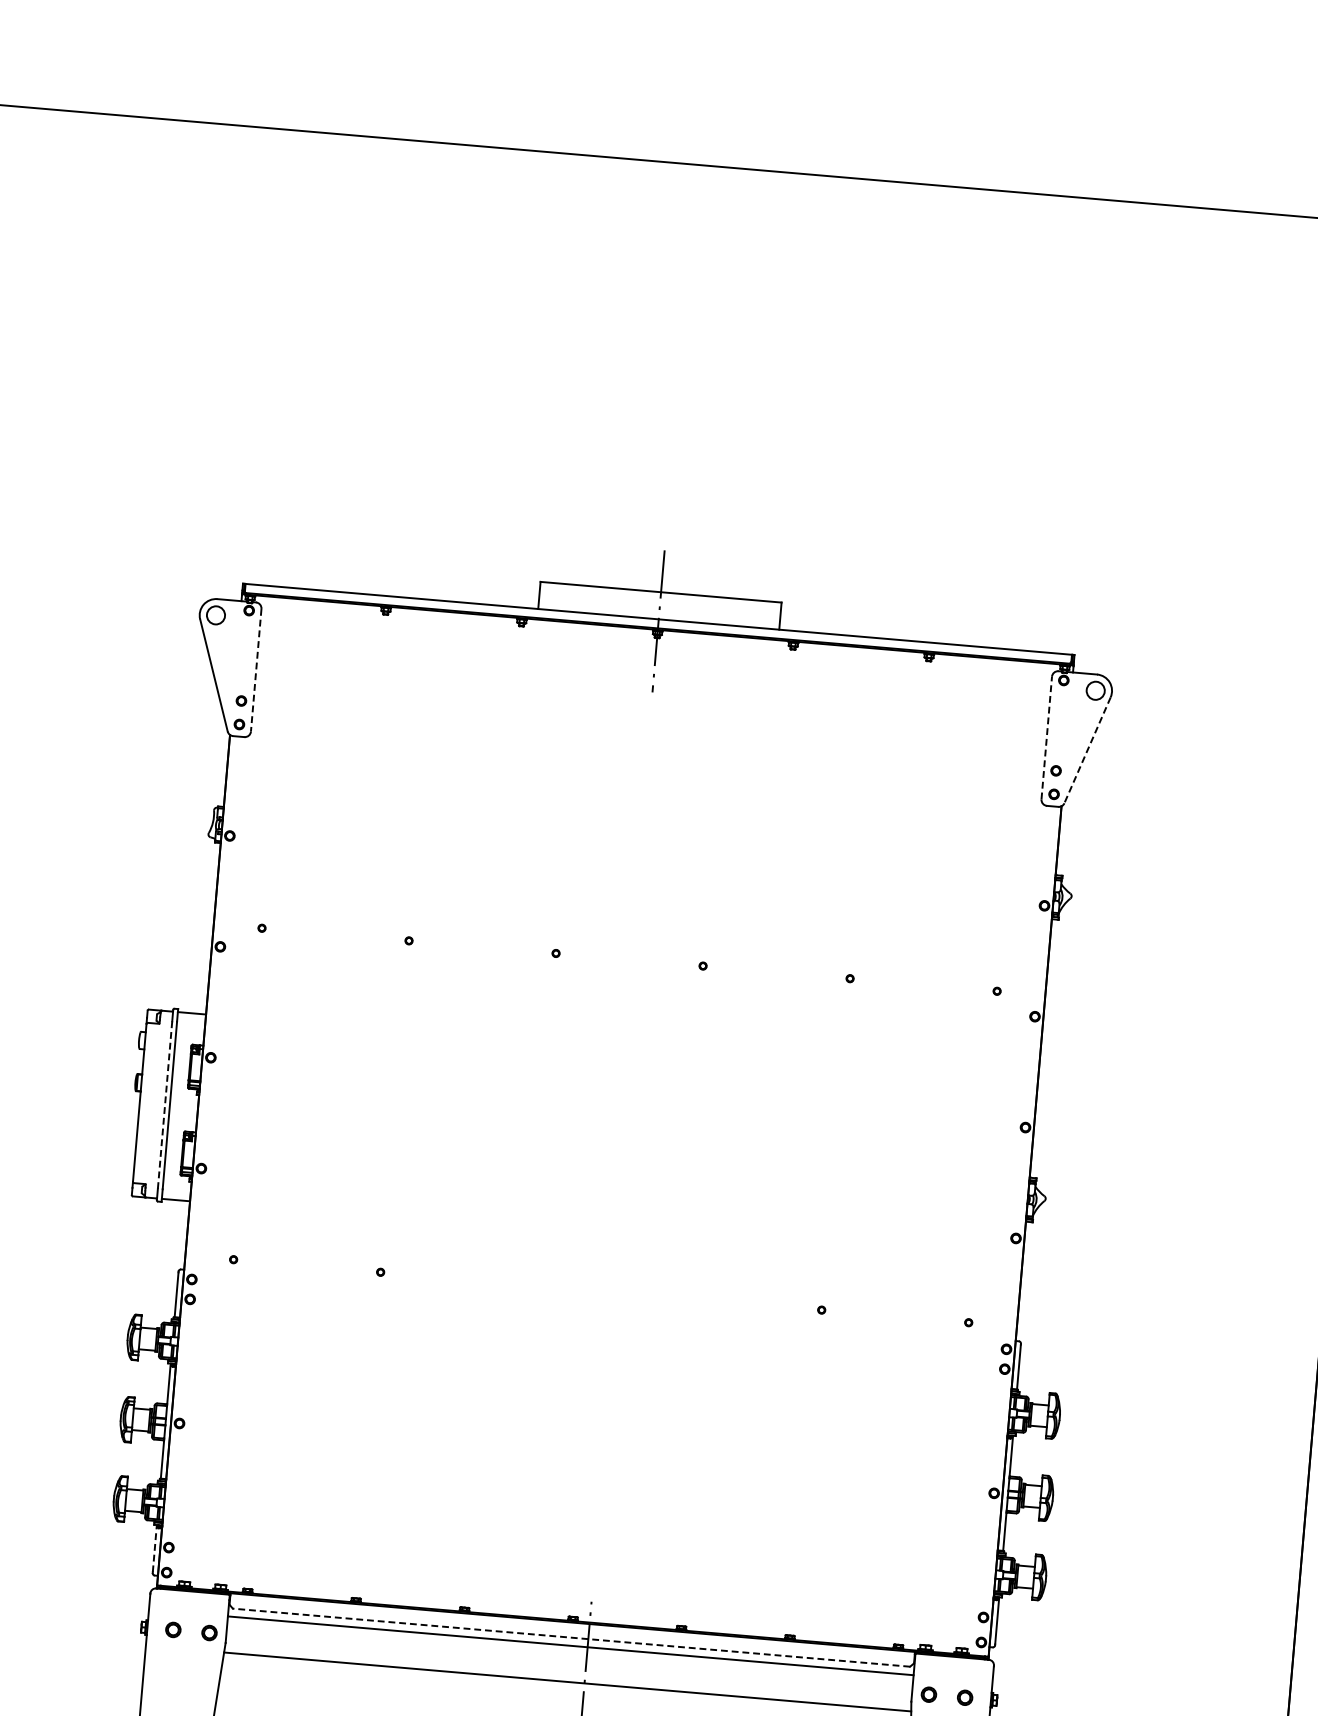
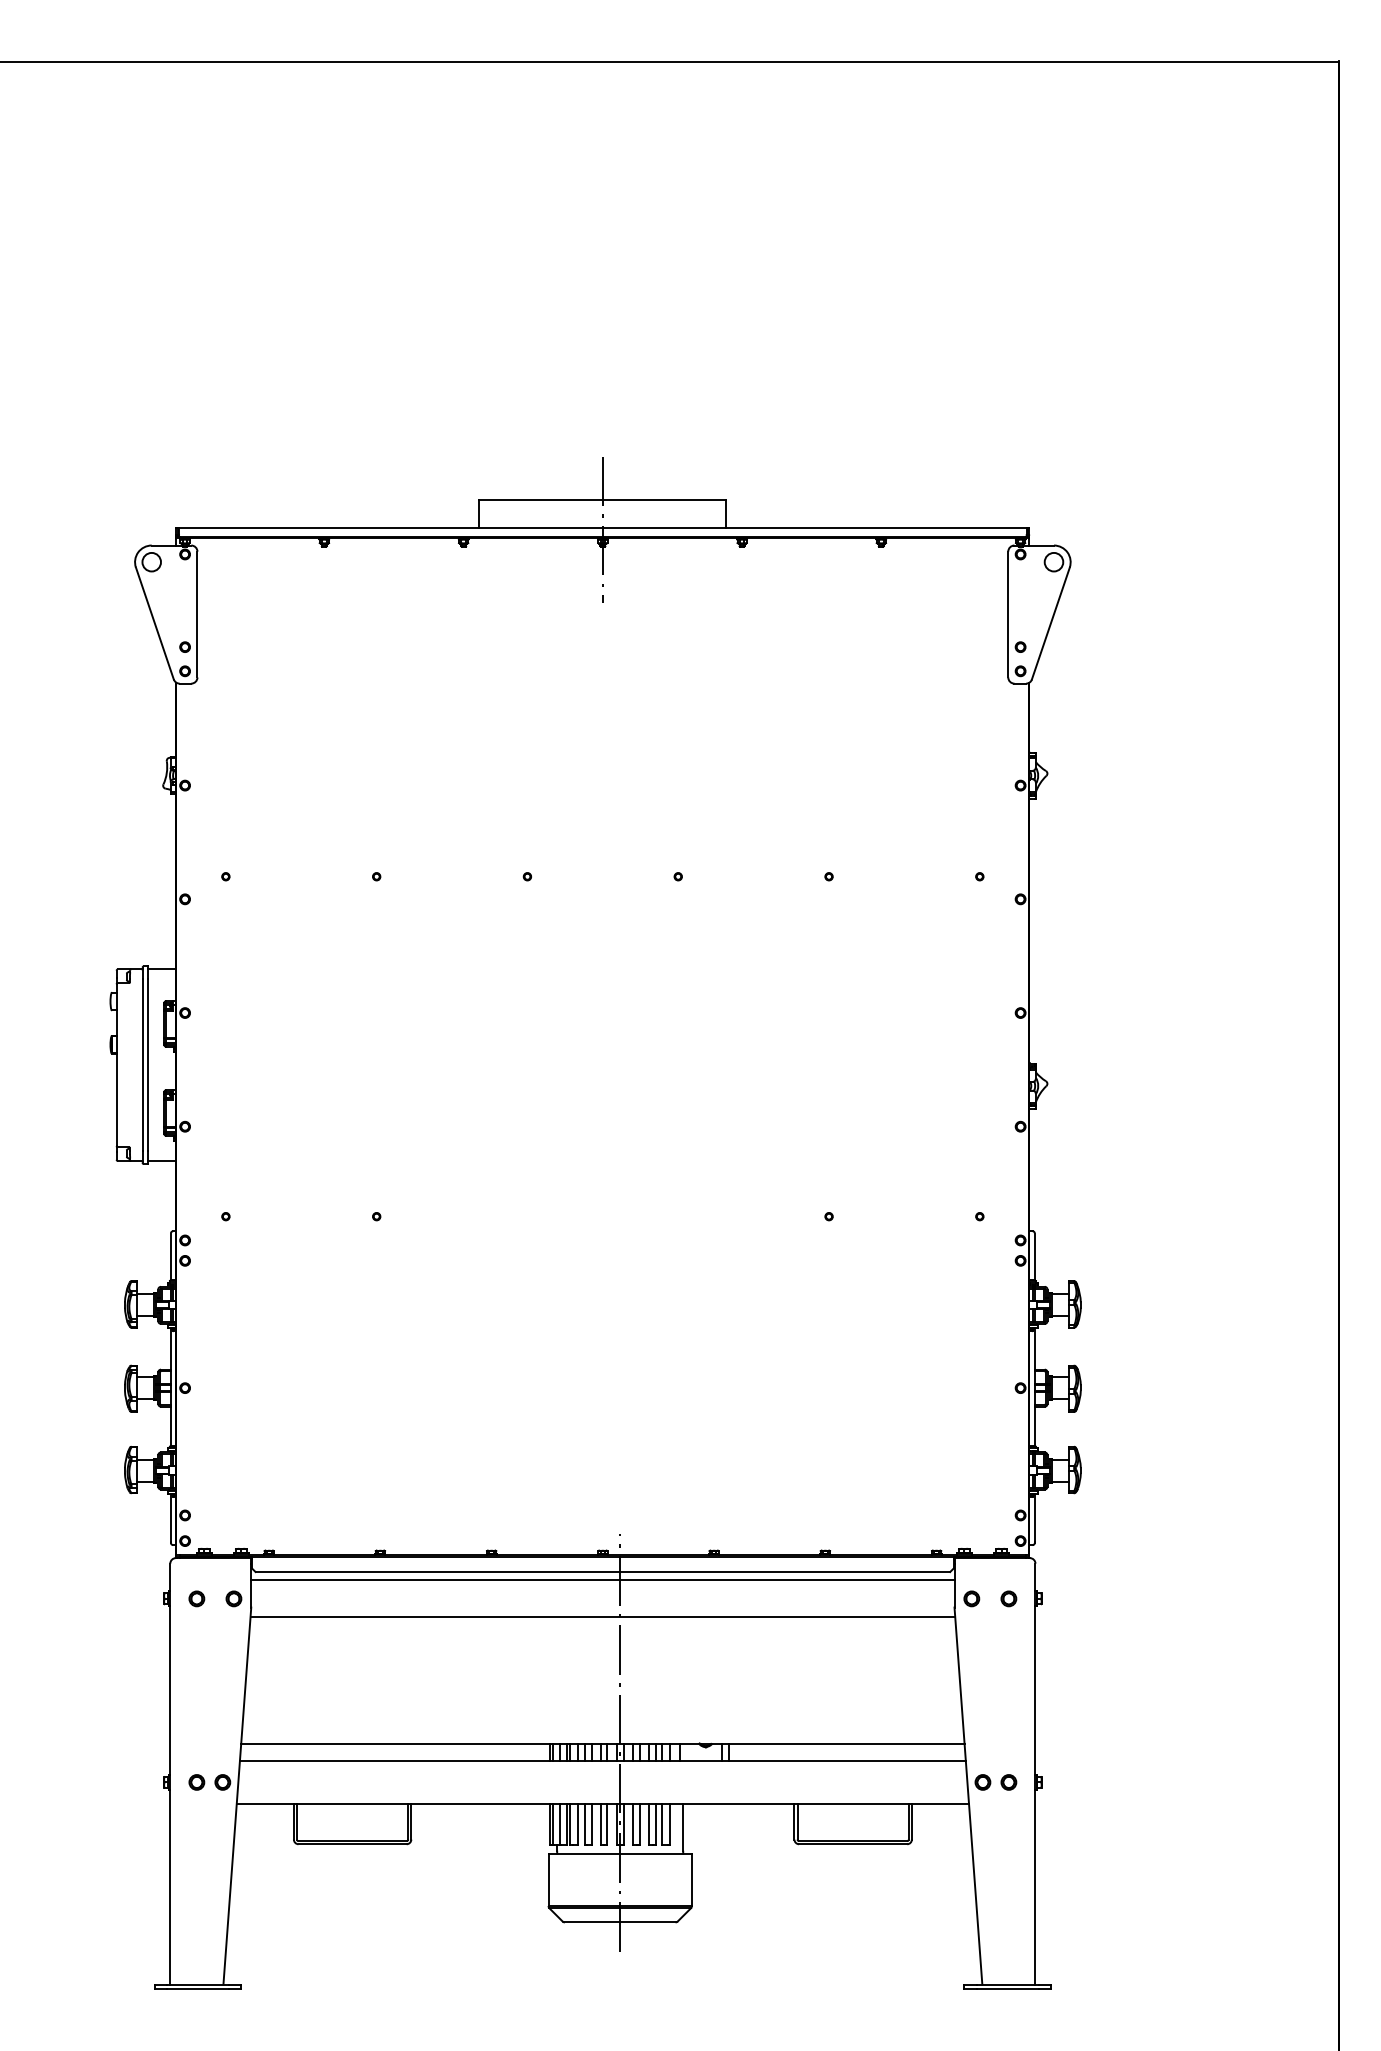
line: (256, 670) -> (197, 614), dashed -> solid
line: (1046, 737) -> (1008, 614), dashed -> solid
line: (1087, 750) -> (1050, 623), dashed -> solid
line: (164, 1105) -> (142, 1065), dashed -> solid
line: (154, 1548) -> (170, 1517), dashed -> solid
line: (571, 1638) -> (602, 1572), dashed -> solid

